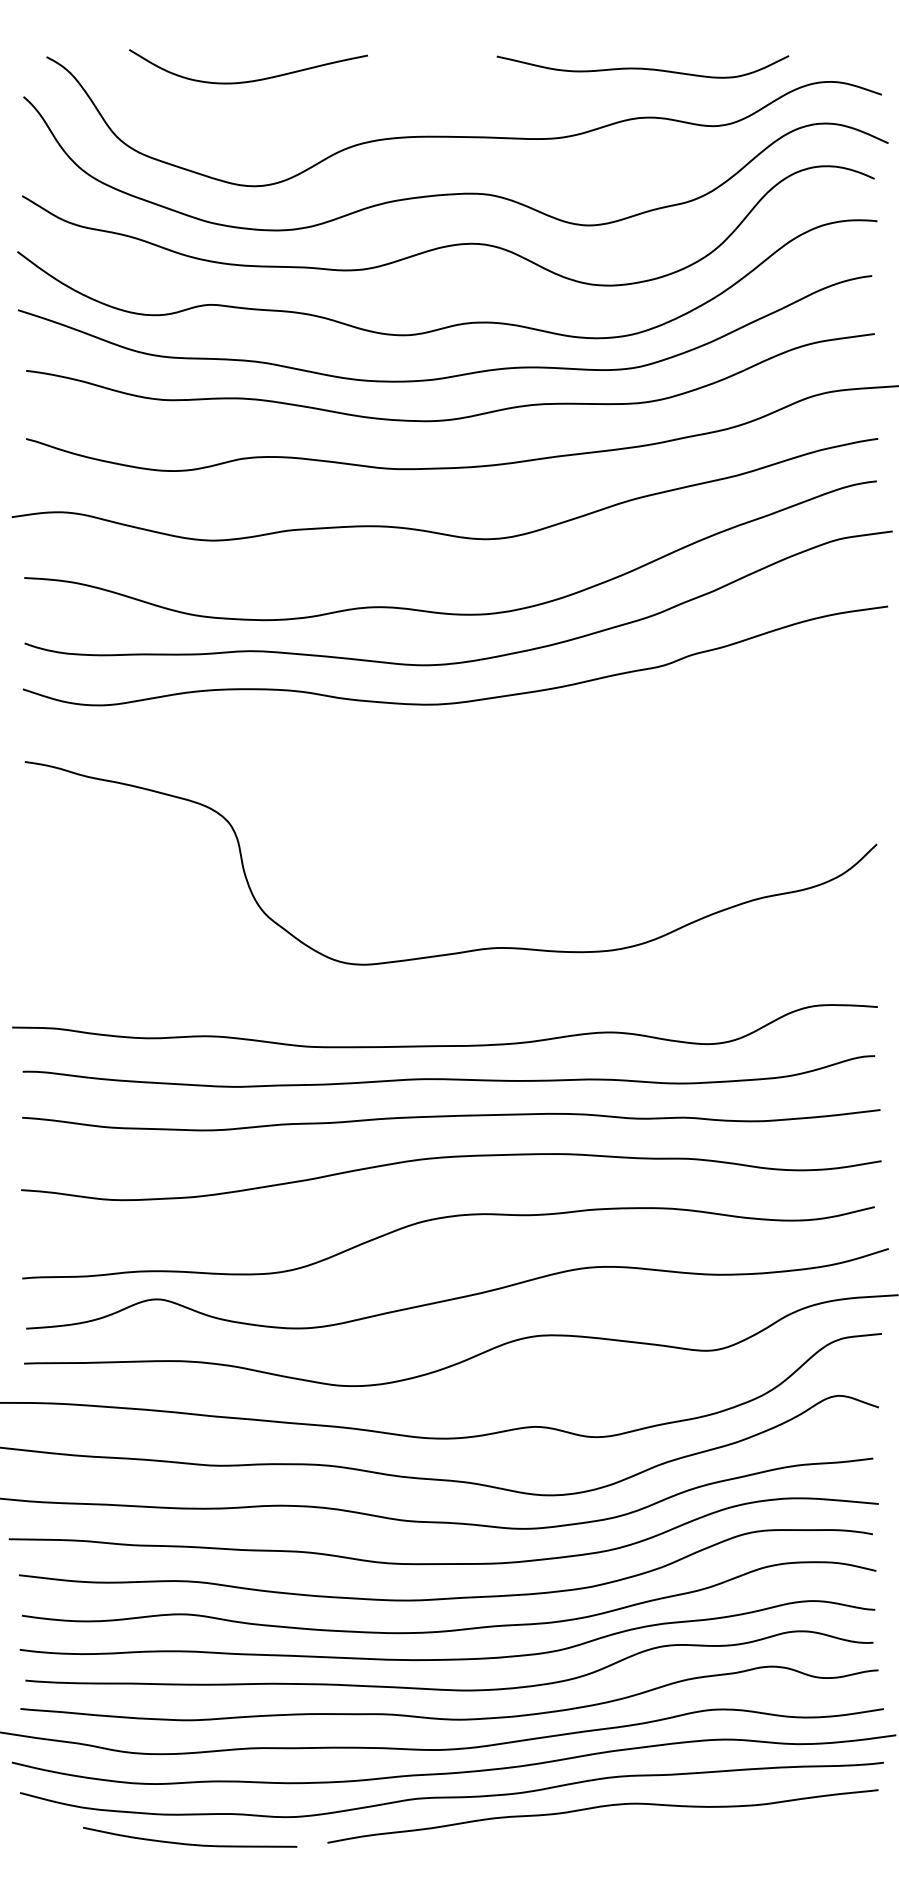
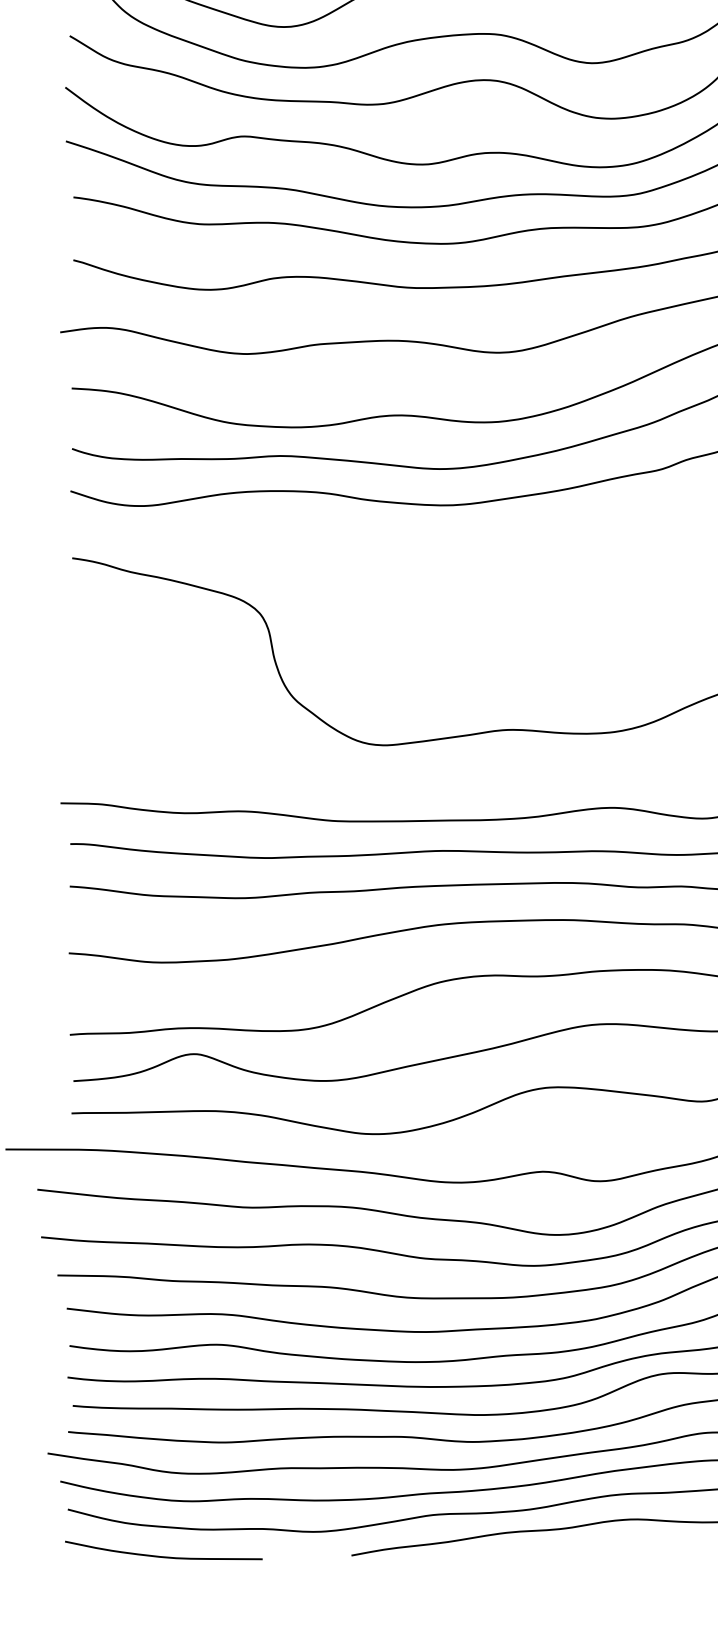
curve: (190, 1843) -> (164, 1556), moved

